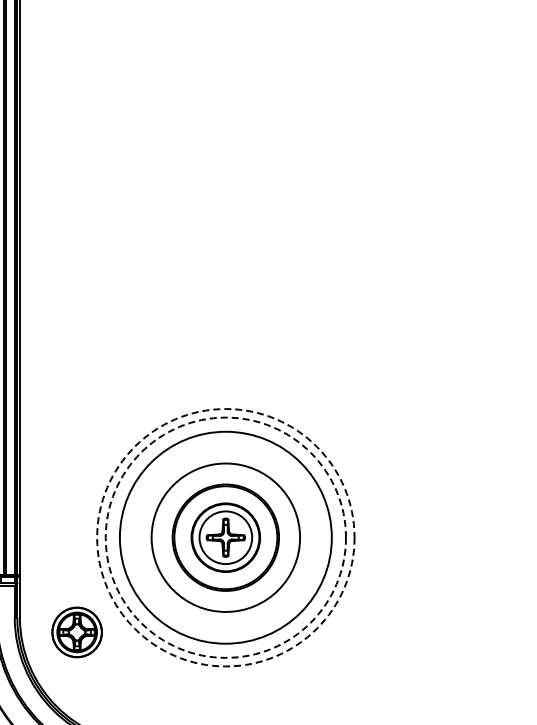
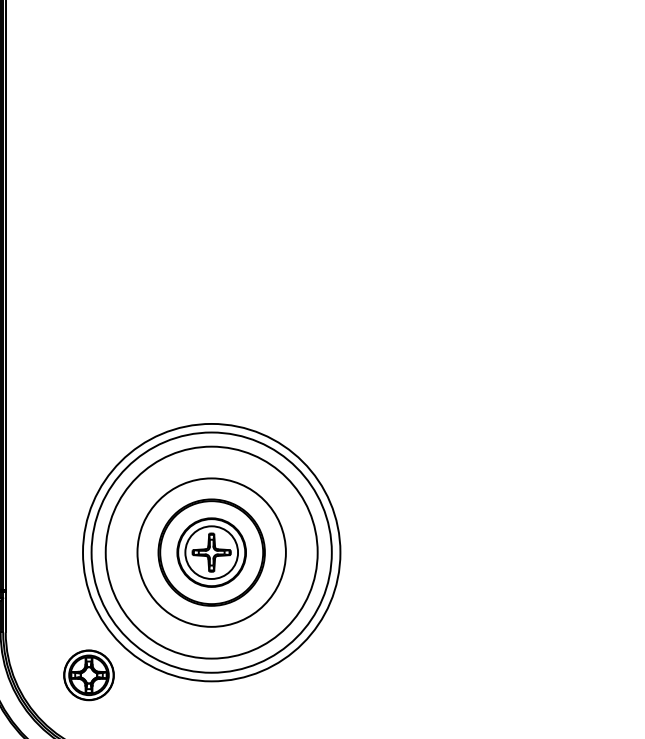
circle: (225, 537) -> (211, 552), dashed -> solid
circle: (225, 537) -> (211, 552), dashed -> solid
part: (76, 632) -> (88, 675), moved

